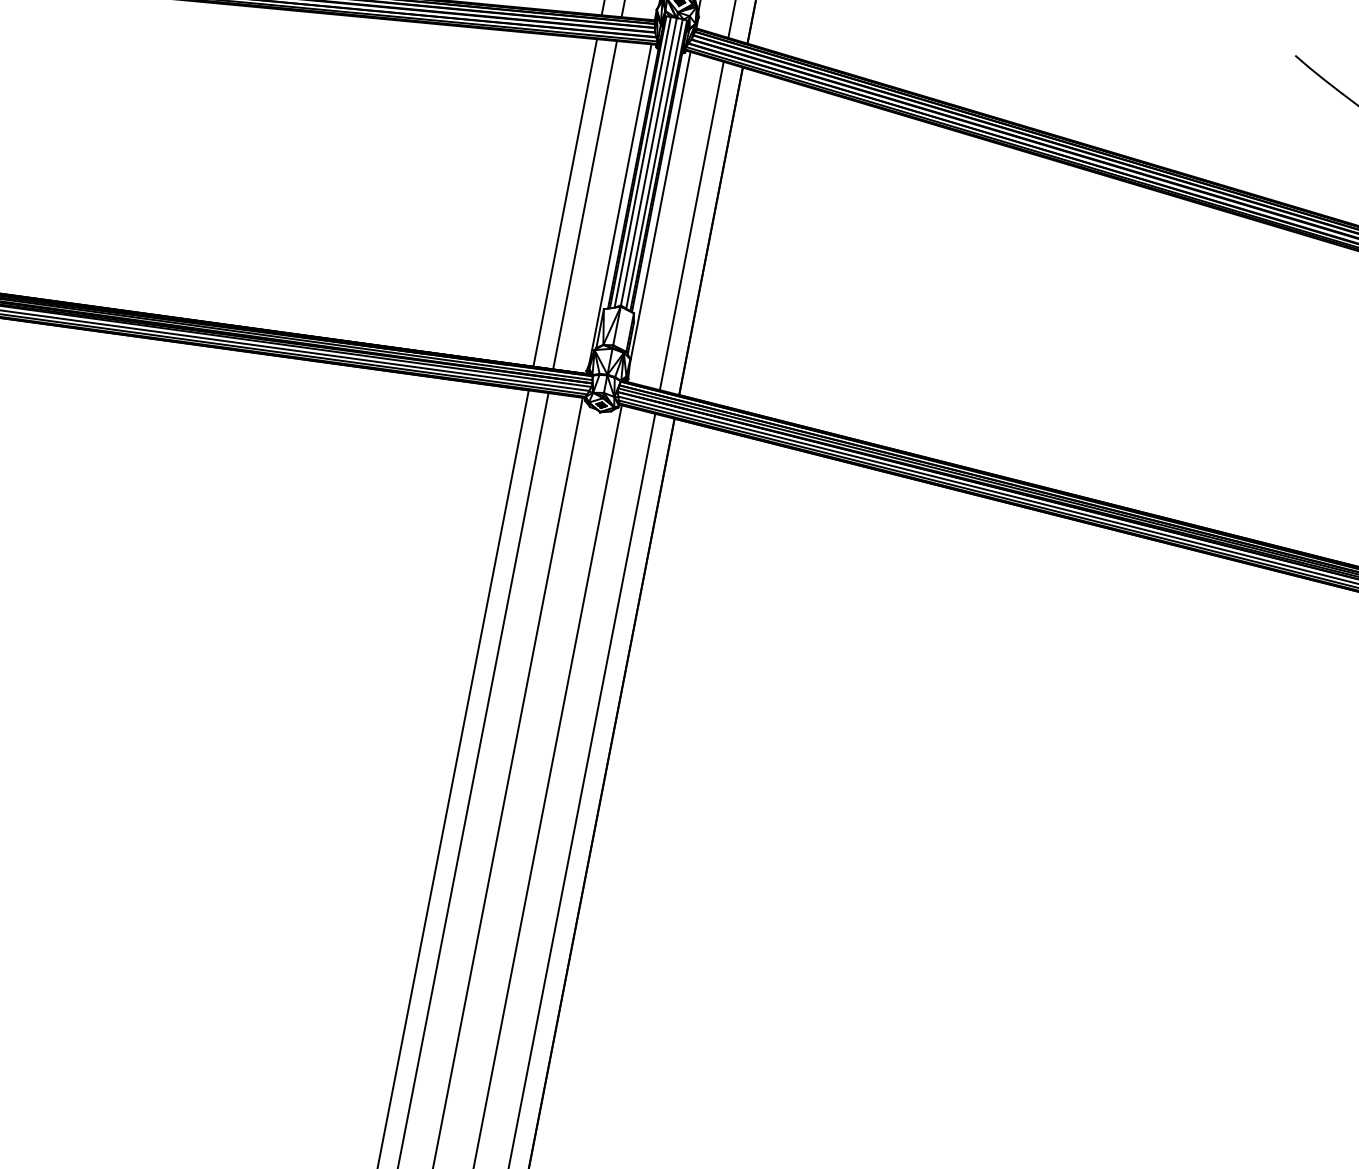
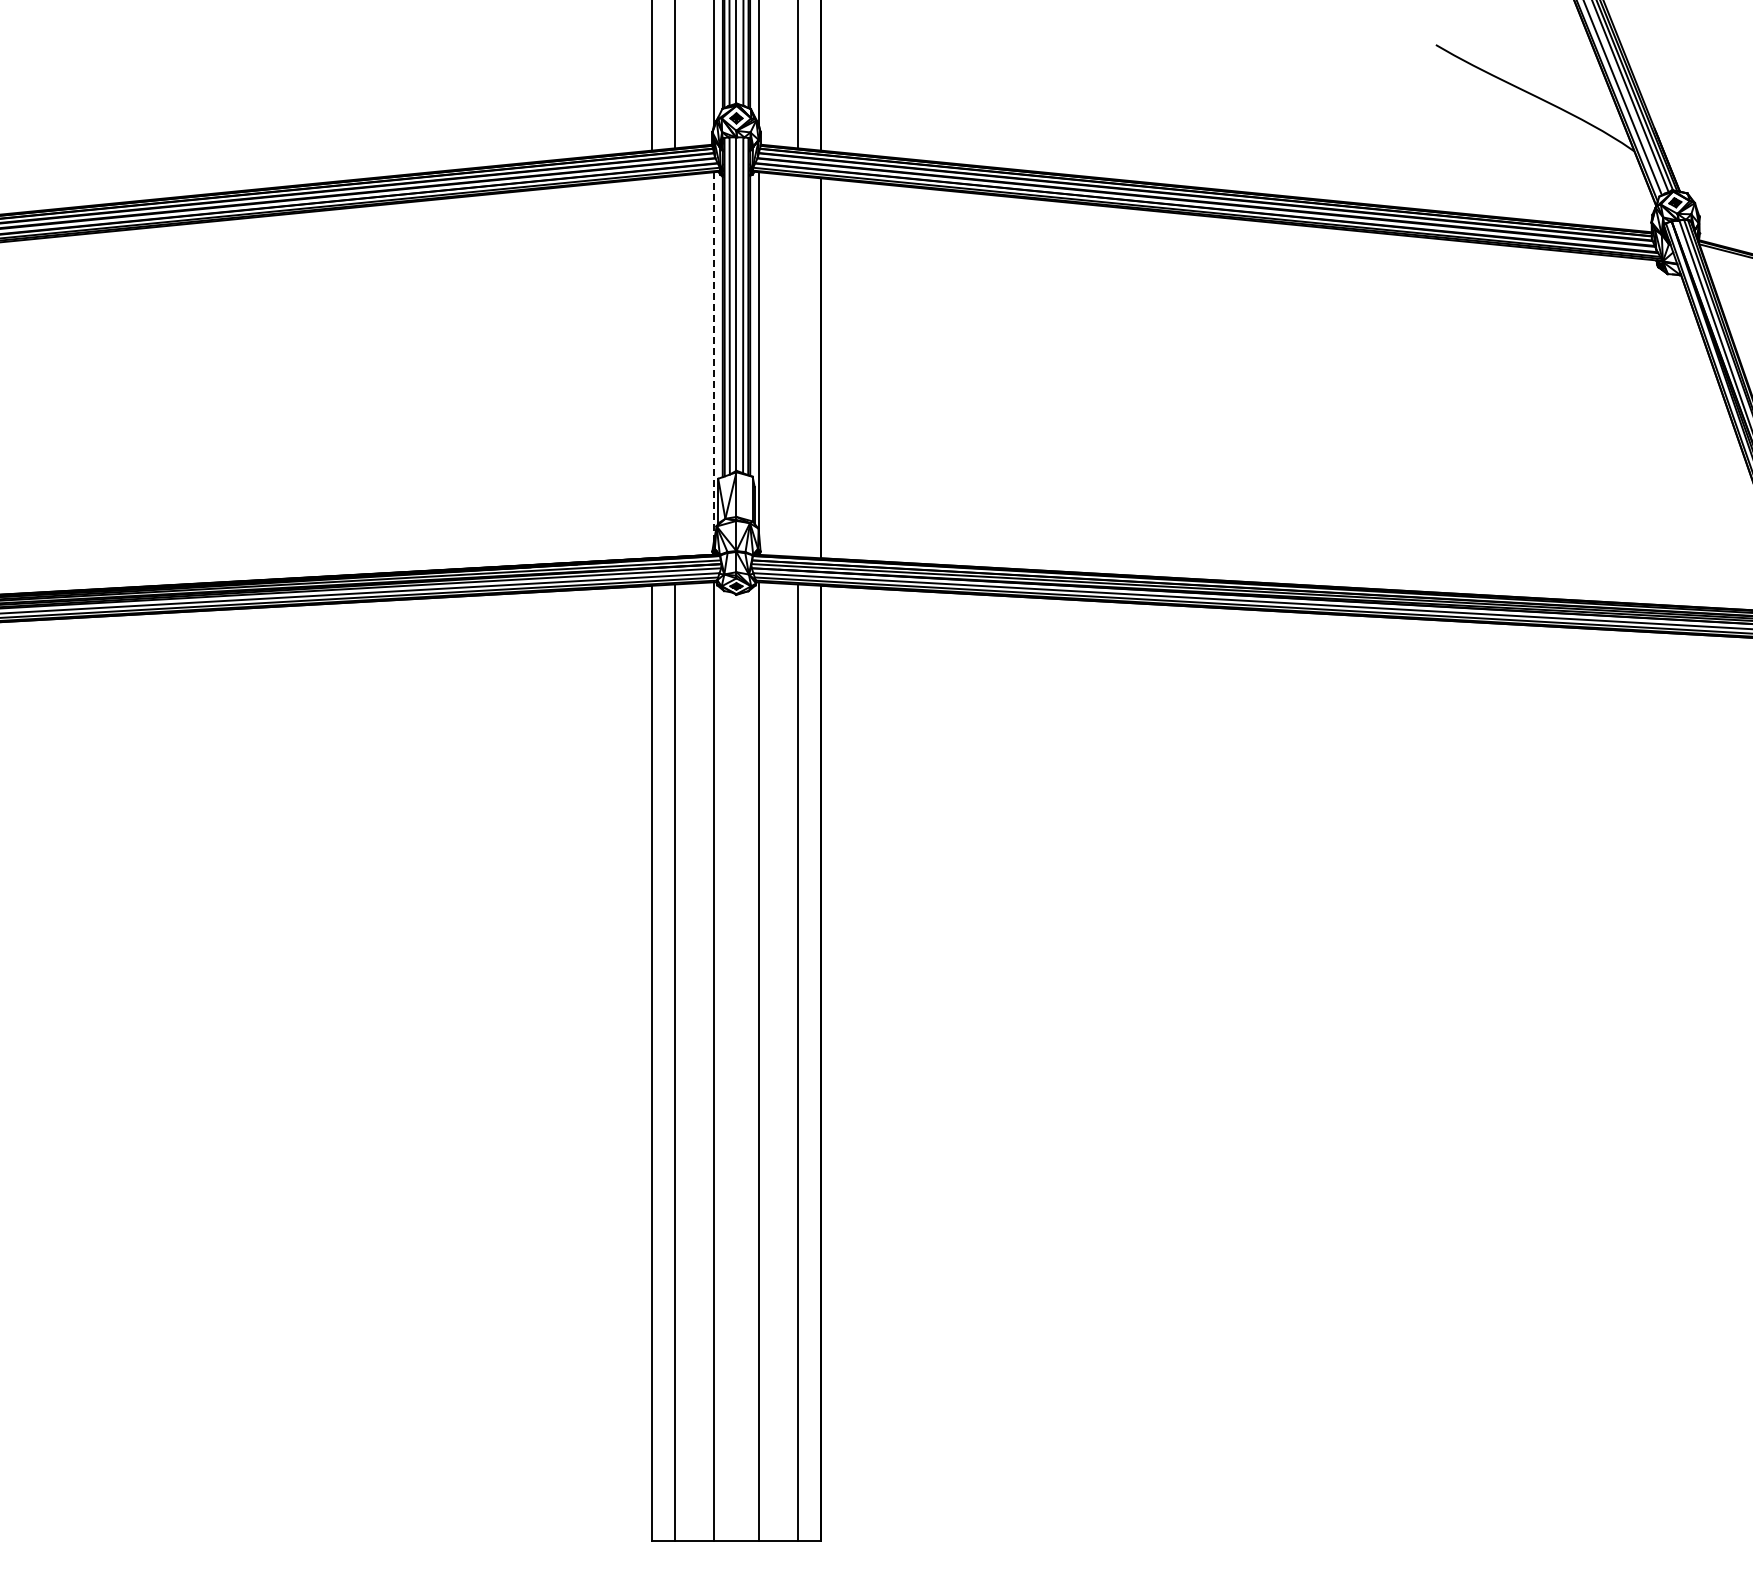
line: (564, 203) -> (651, 368), removed
line: (620, 203) -> (713, 357), solid -> dashed
line: (585, 205) -> (674, 366), removed
line: (691, 225) -> (798, 366), removed

